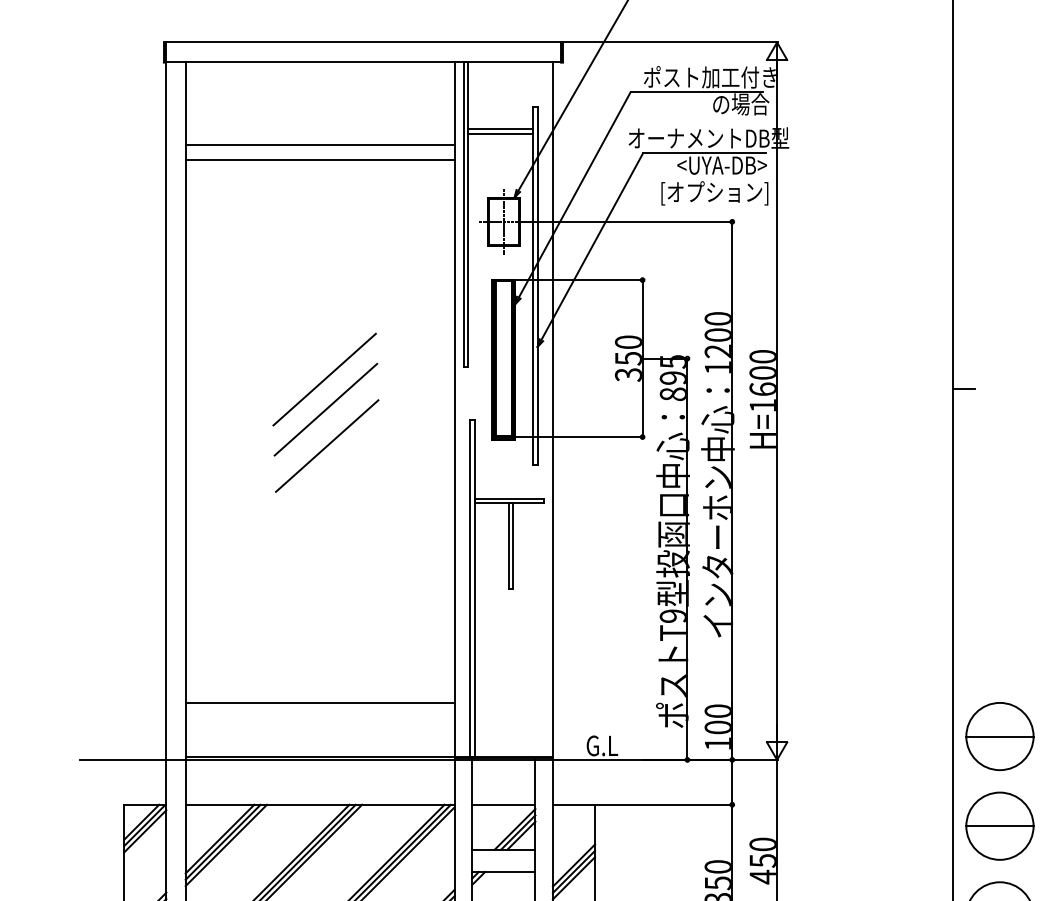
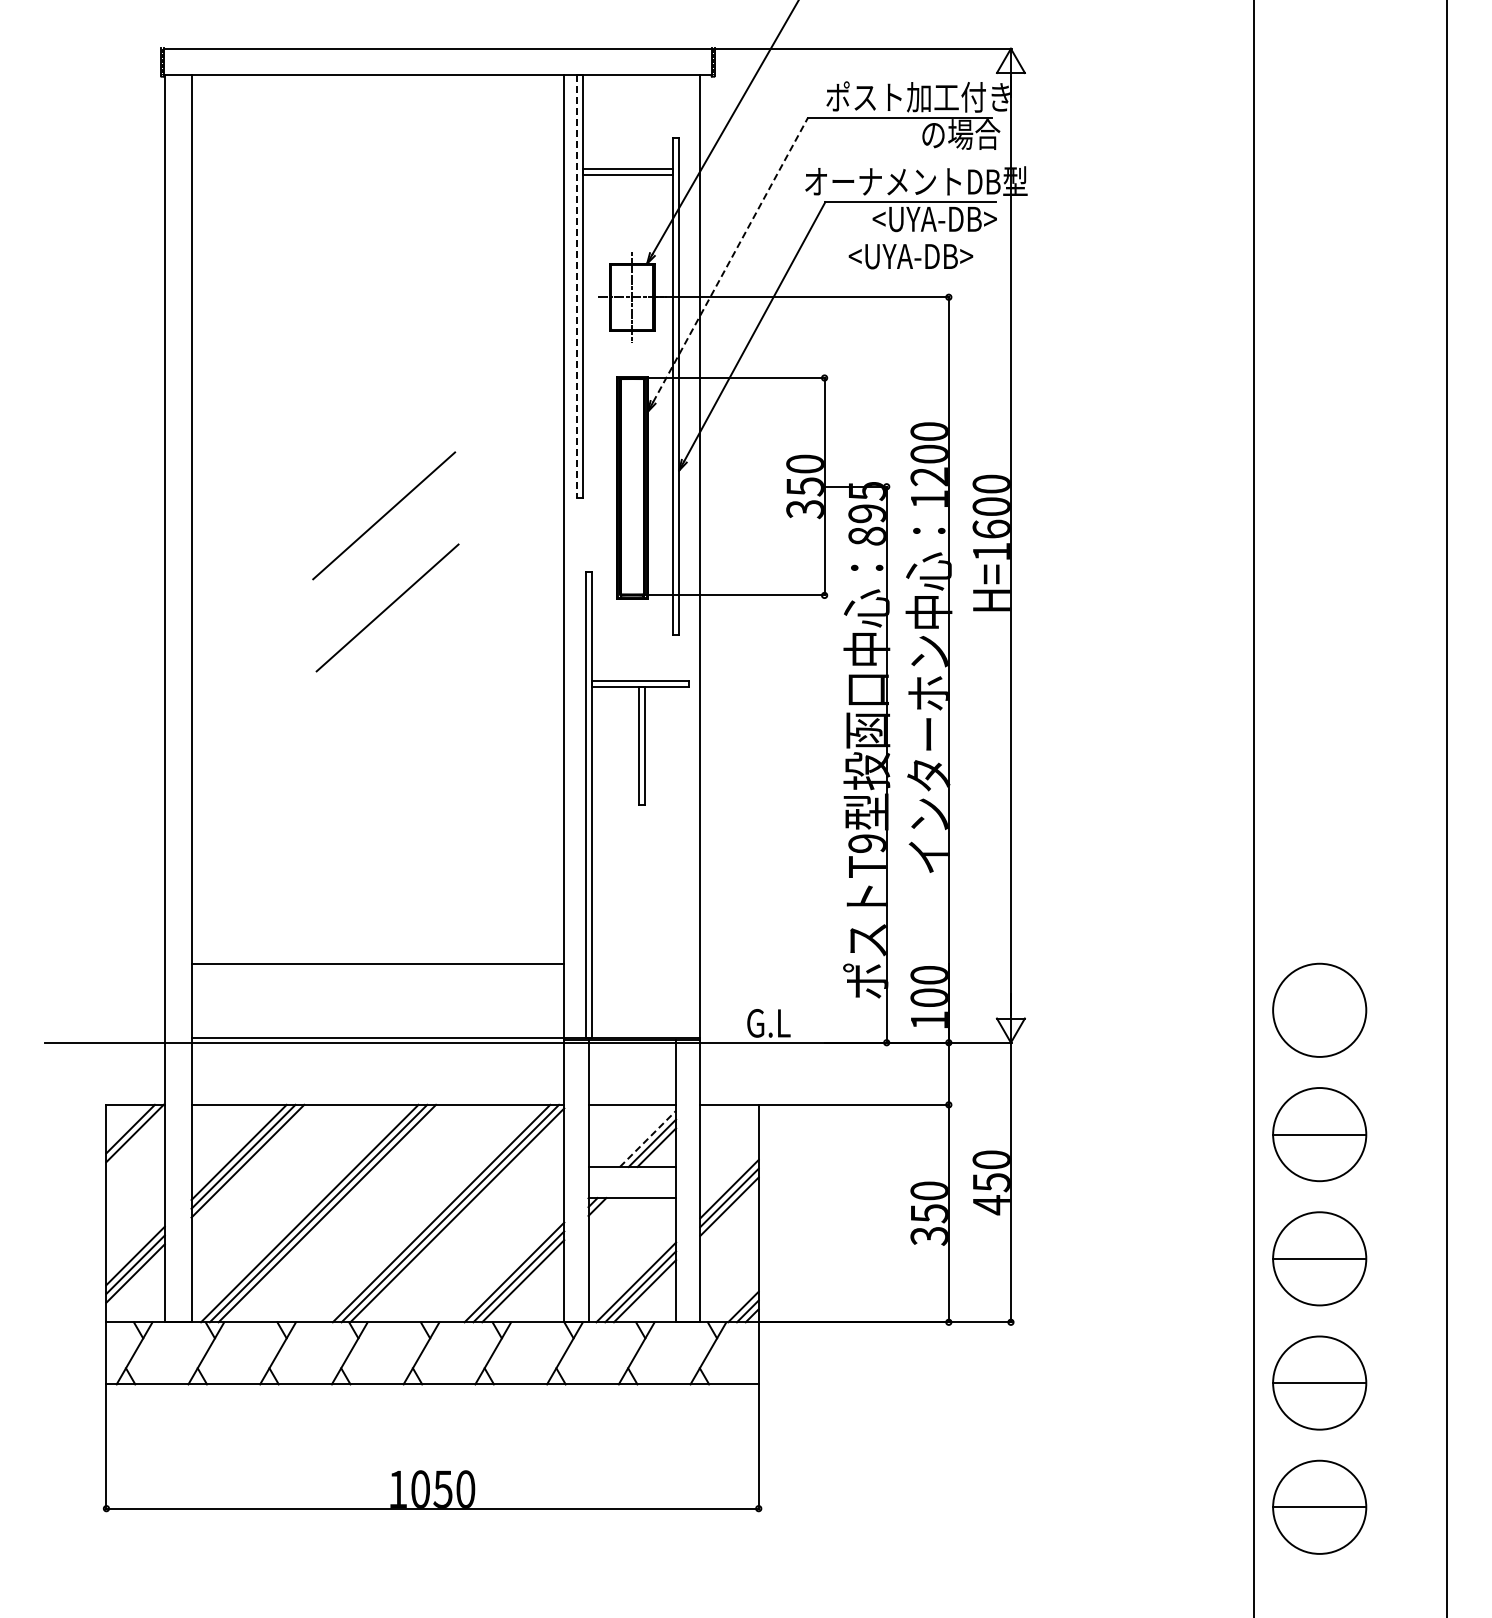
line: (319, 144) -> (377, 190), removed
line: (319, 160) -> (377, 212), removed
text: (713, 193) -> (923, 257), [オプション] -> <UYA-DB>
line: (574, 194) -> (730, 259), solid -> dashed
line: (463, 214) -> (576, 287), solid -> dashed
line: (963, 388) -> (1269, 528), removed
line: (325, 409) -> (385, 557), removed
line: (999, 736) -> (1319, 1010), removed
line: (515, 829) -> (648, 1138), solid -> dashed
line: (145, 831) -> (135, 1141), removed

